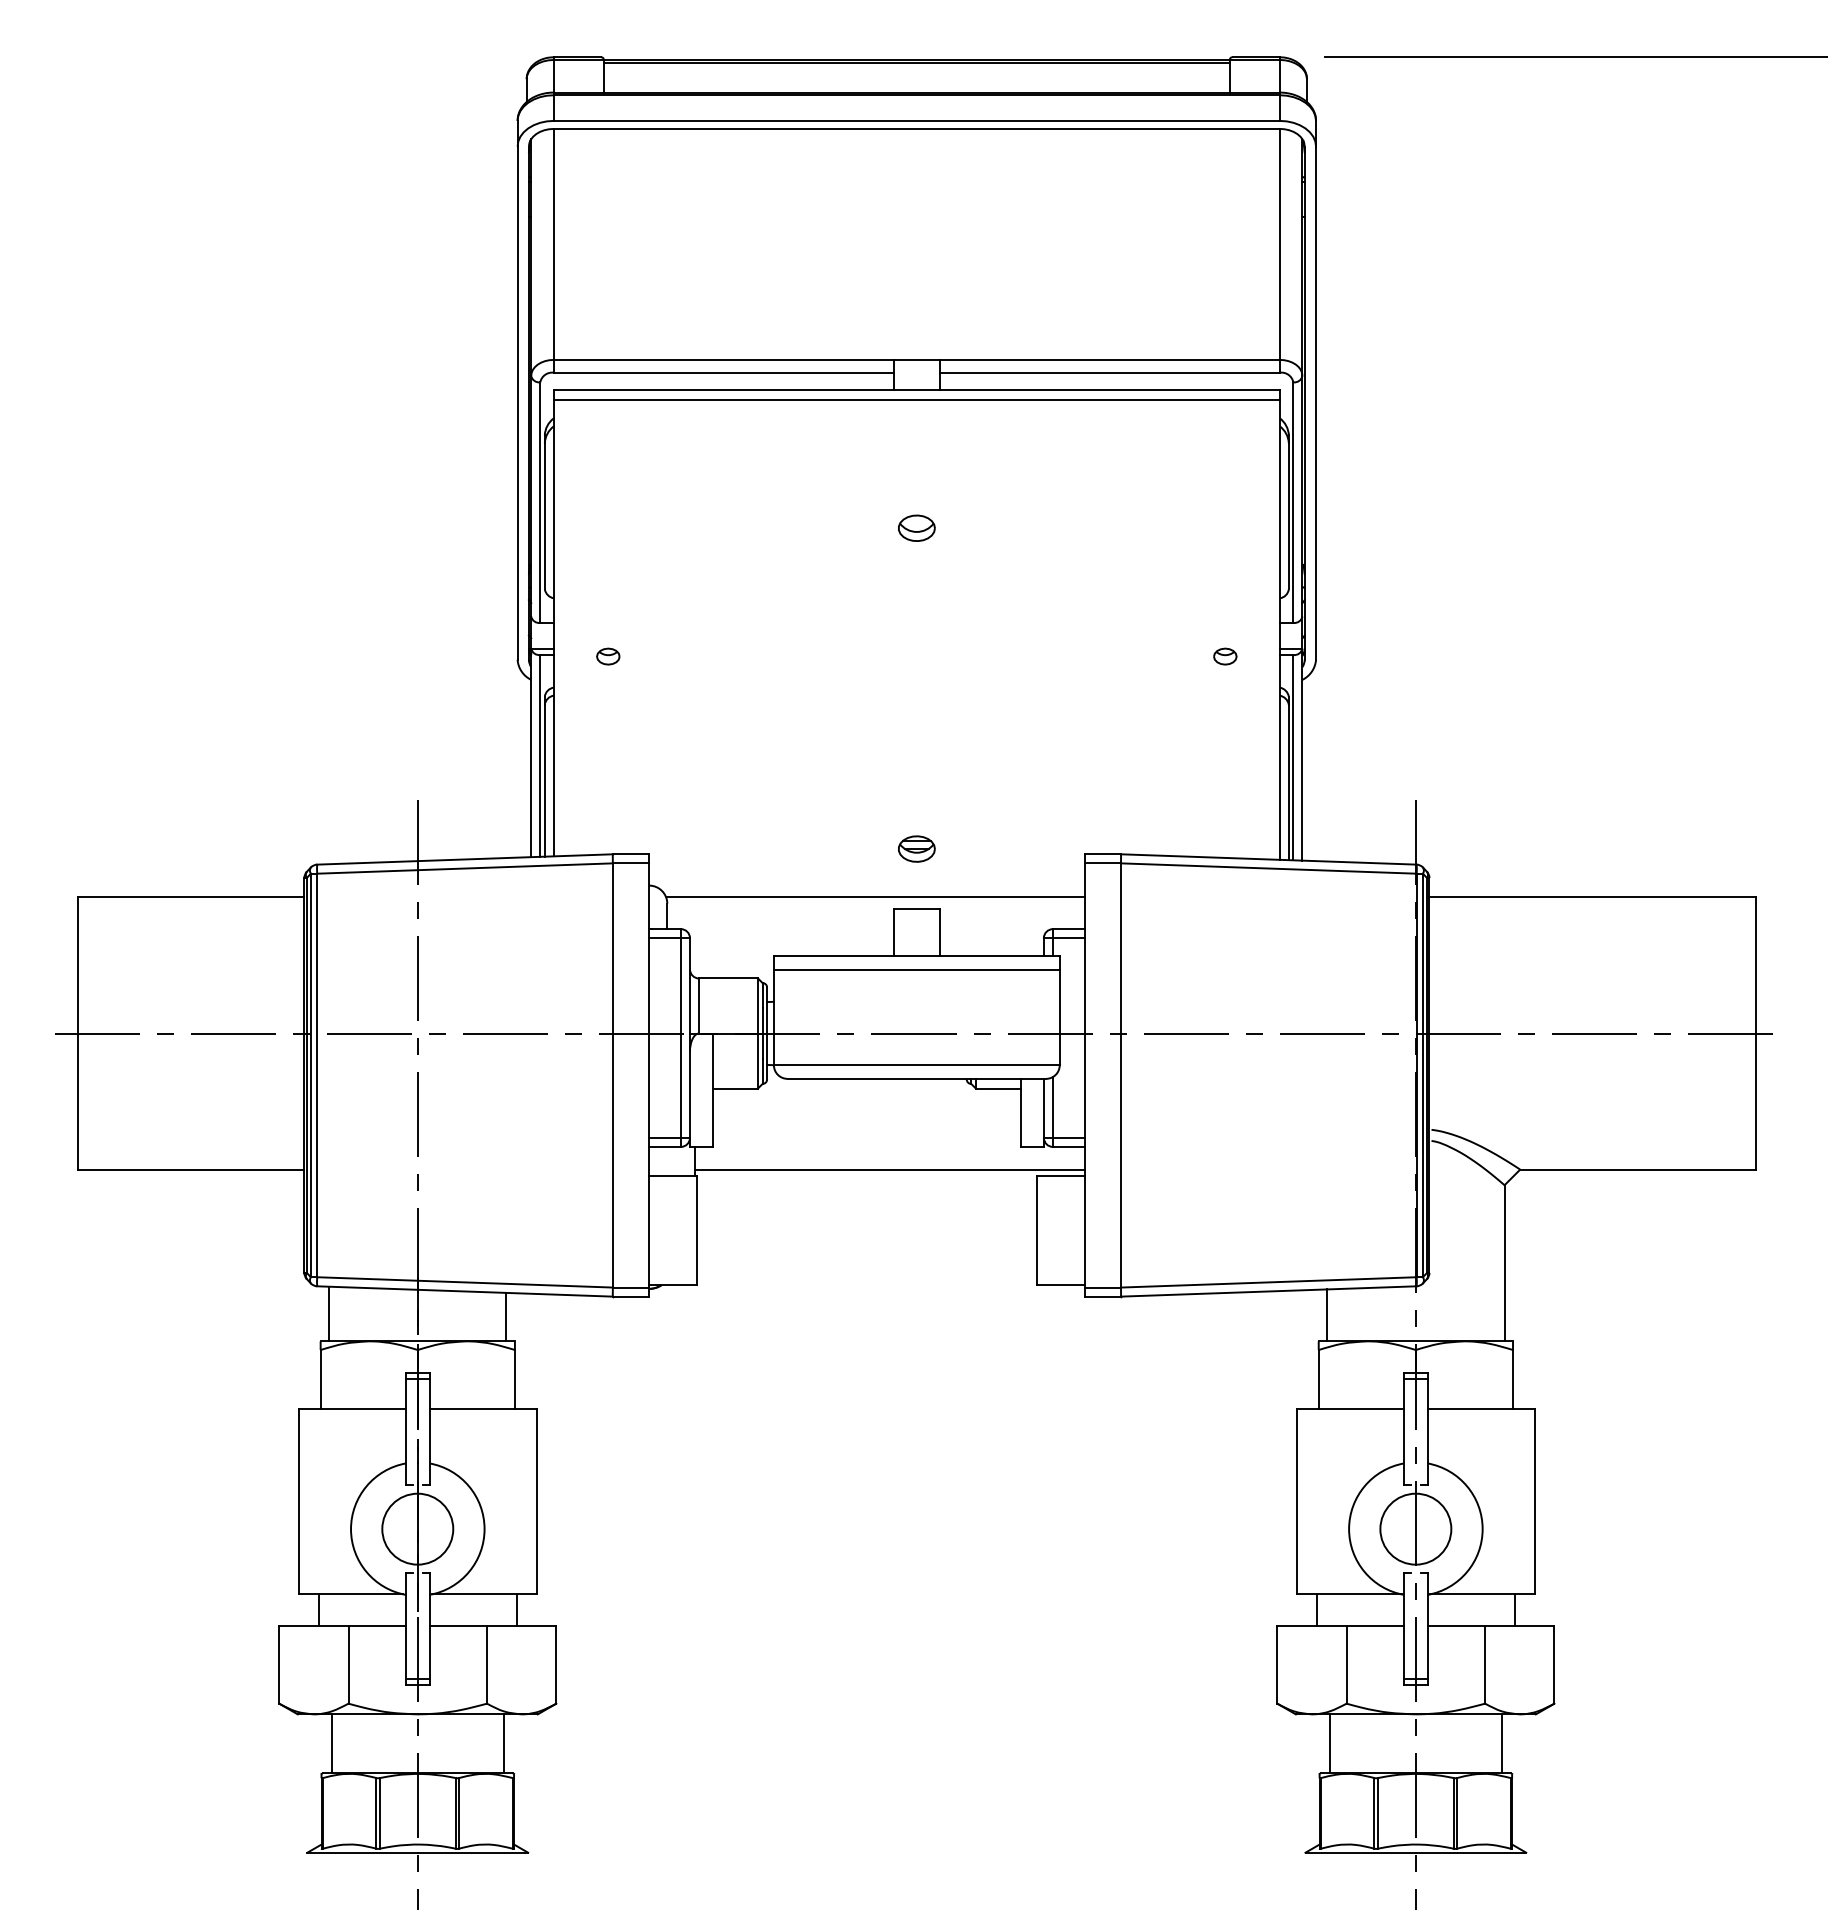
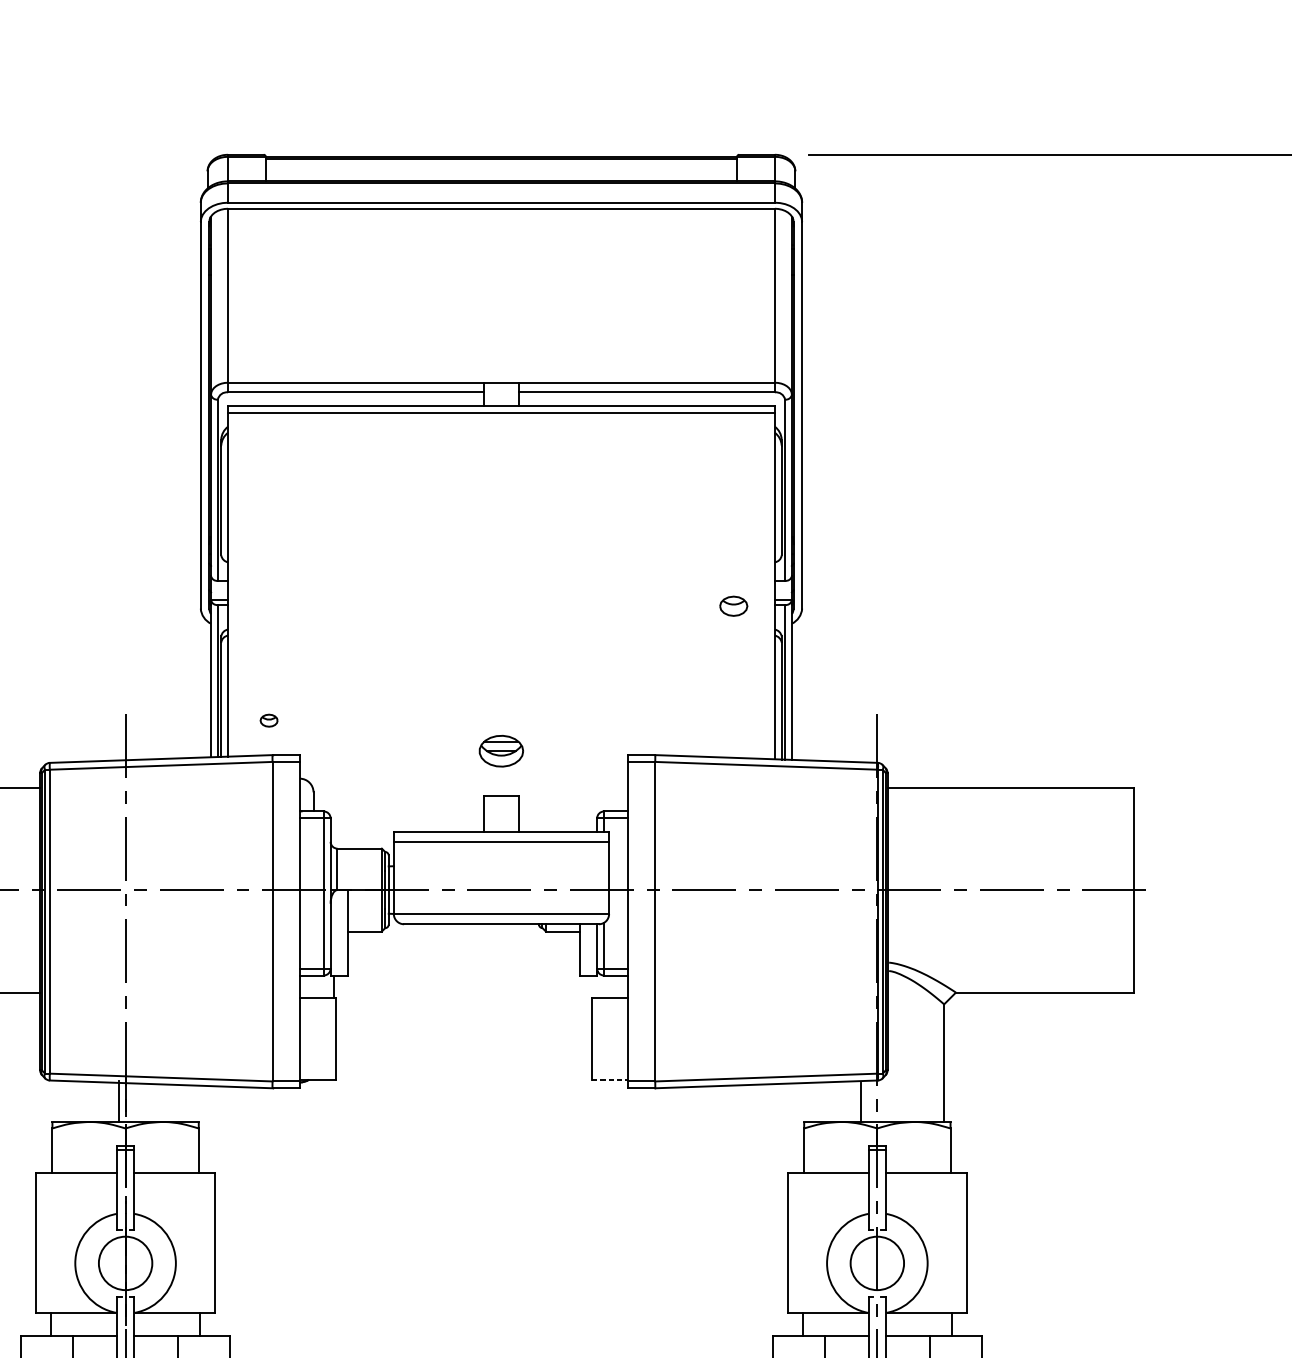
part: (916, 527) -> (501, 508), removed
part: (608, 656) -> (269, 720), moved
part: (1225, 656) -> (733, 606), size x1.6
part: (916, 848) -> (501, 750), size x1.6
line: (875, 897) -> (470, 787), removed
line: (889, 1169) -> (480, 992), removed
line: (1060, 1285) -> (609, 1079), solid -> dashed
line: (329, 1313) -> (119, 1100), moved
line: (1327, 1315) -> (861, 1102), moved
line: (506, 1316) -> (192, 1103), removed

